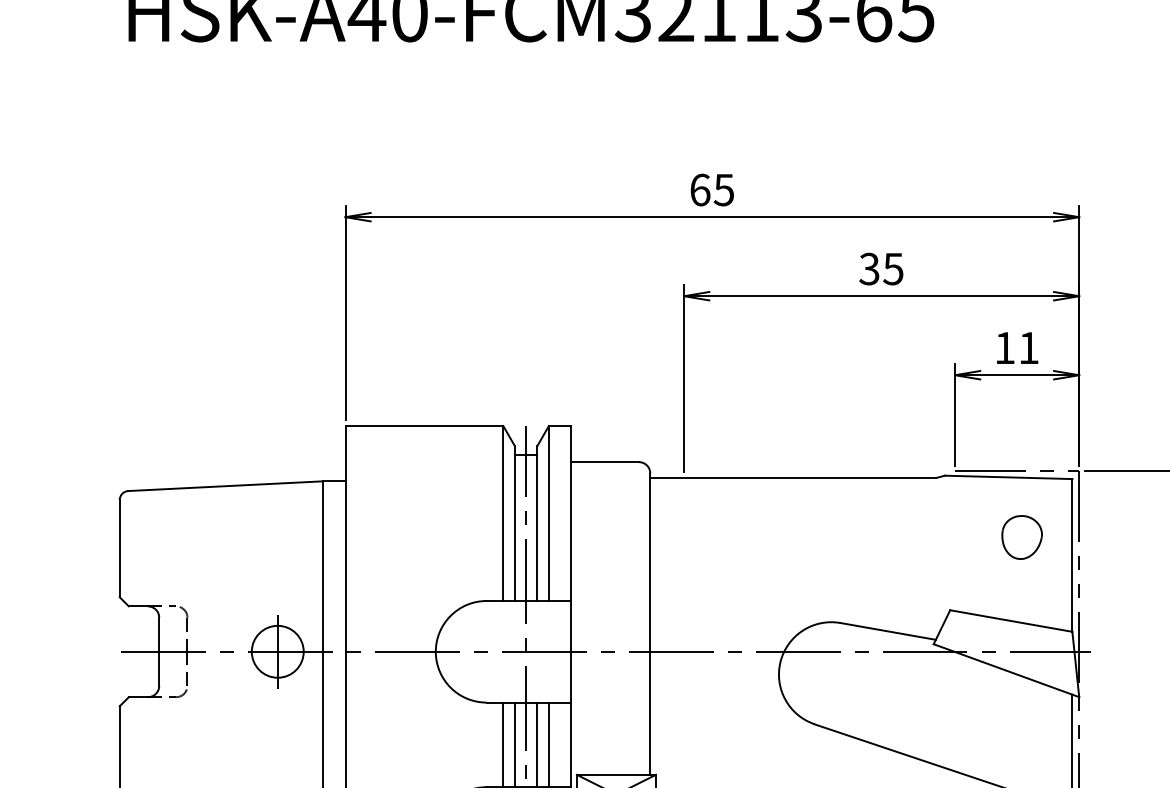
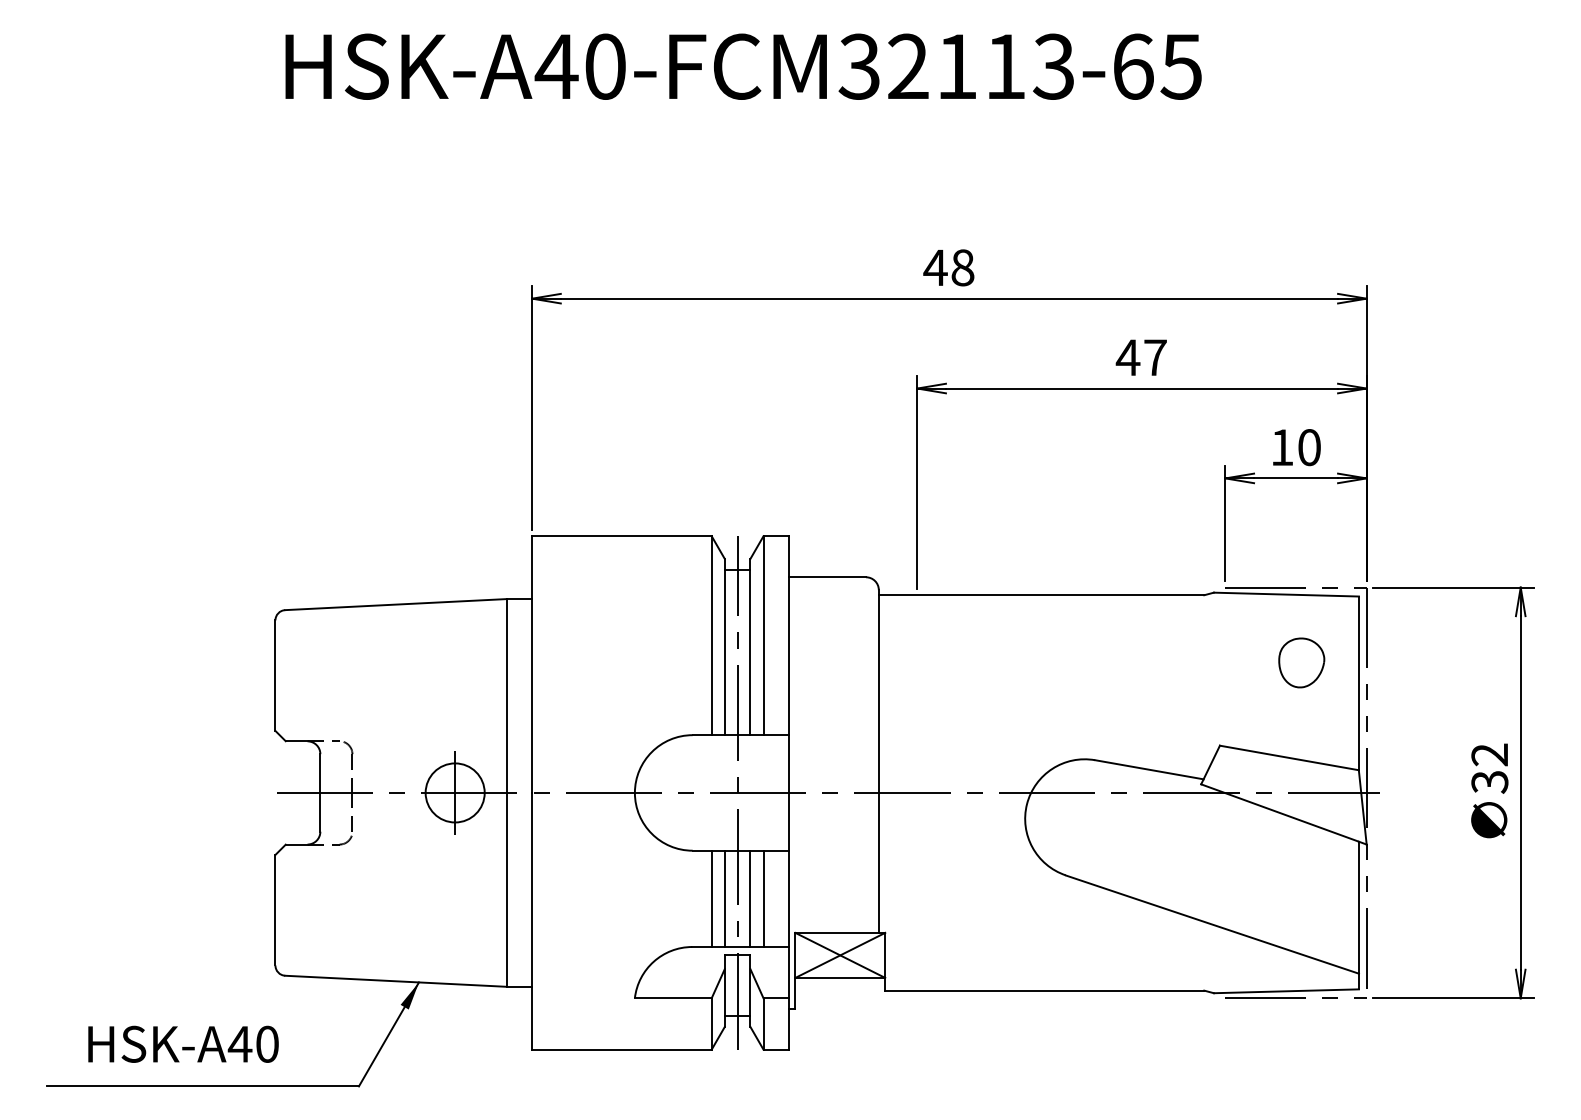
text: (711, 189) -> (948, 267), 65 -> 48
text: (880, 268) -> (1140, 357), 35 -> 47
text: (1028, 348) -> (1309, 447), 11 -> 10

